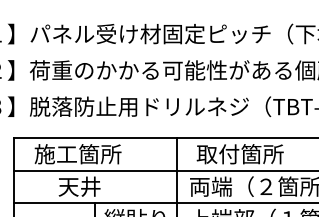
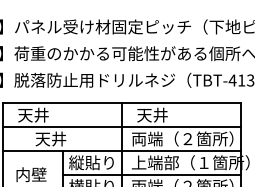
text: (77, 153) -> (49, 114), 施工箇所 -> 天井
text: (239, 153) -> (168, 114), 取付箇所 -> 天井

